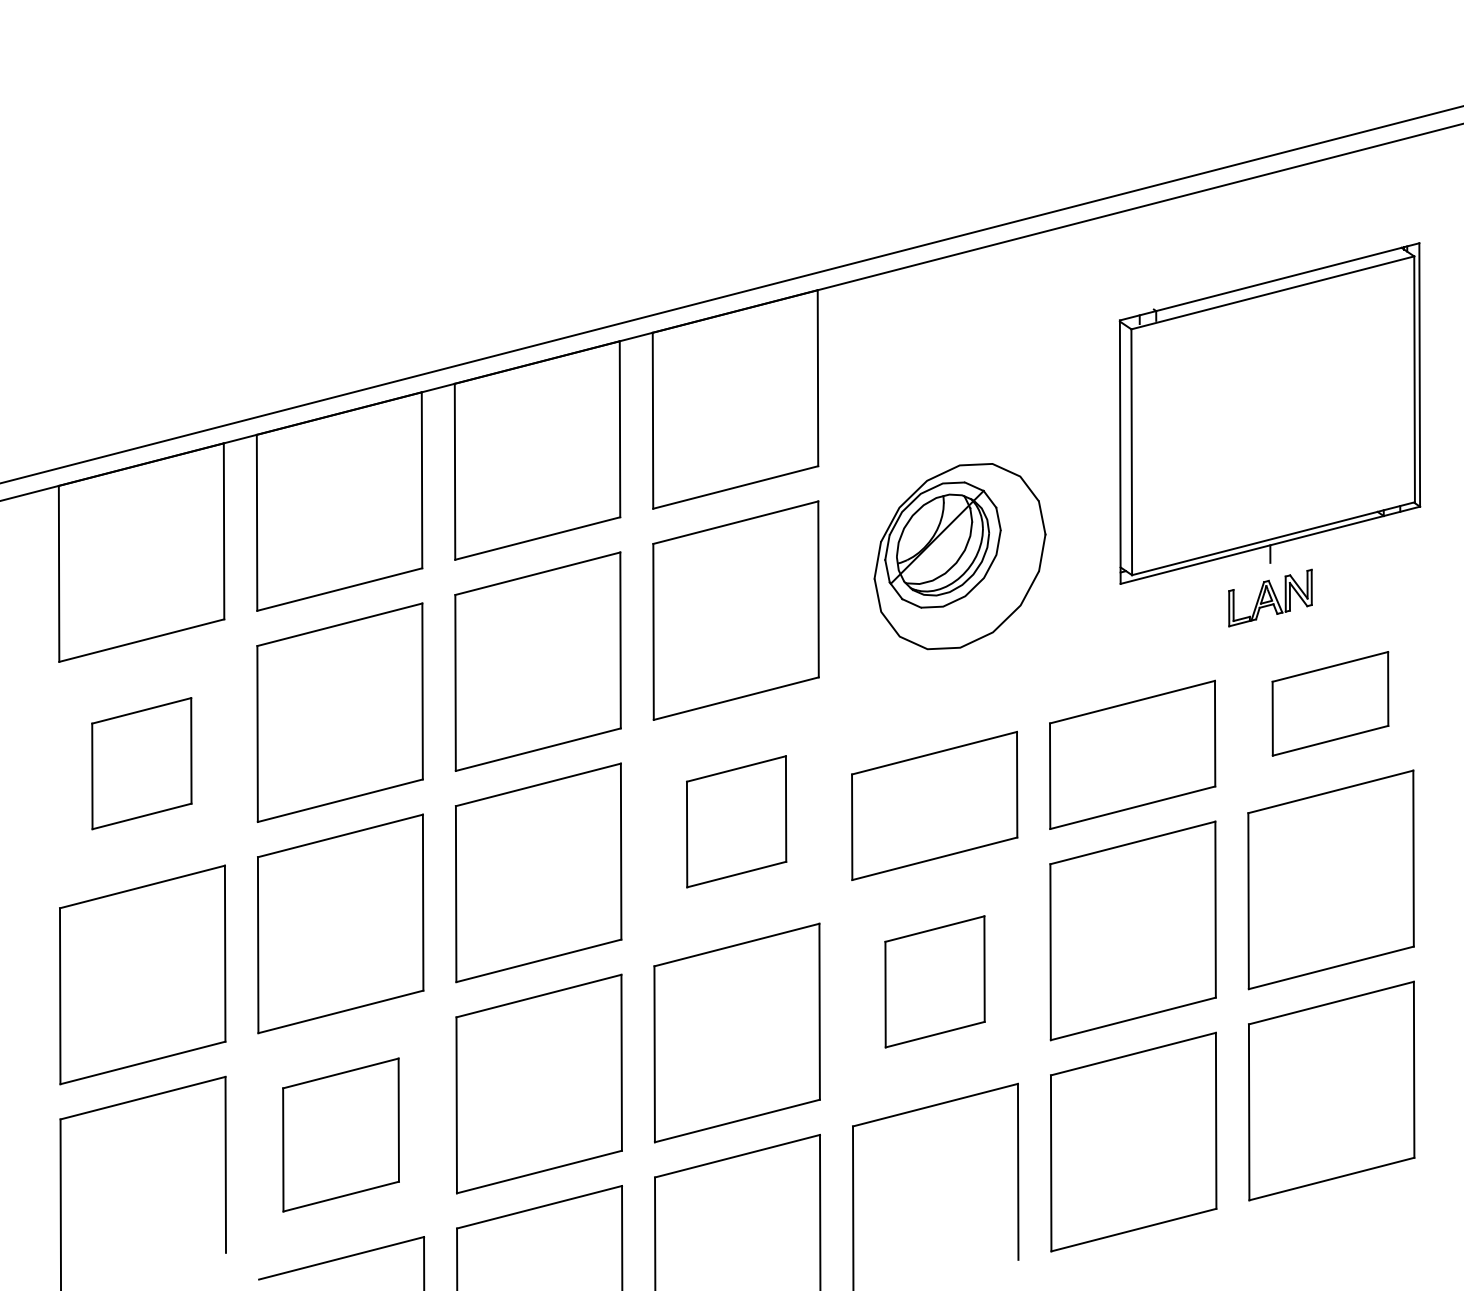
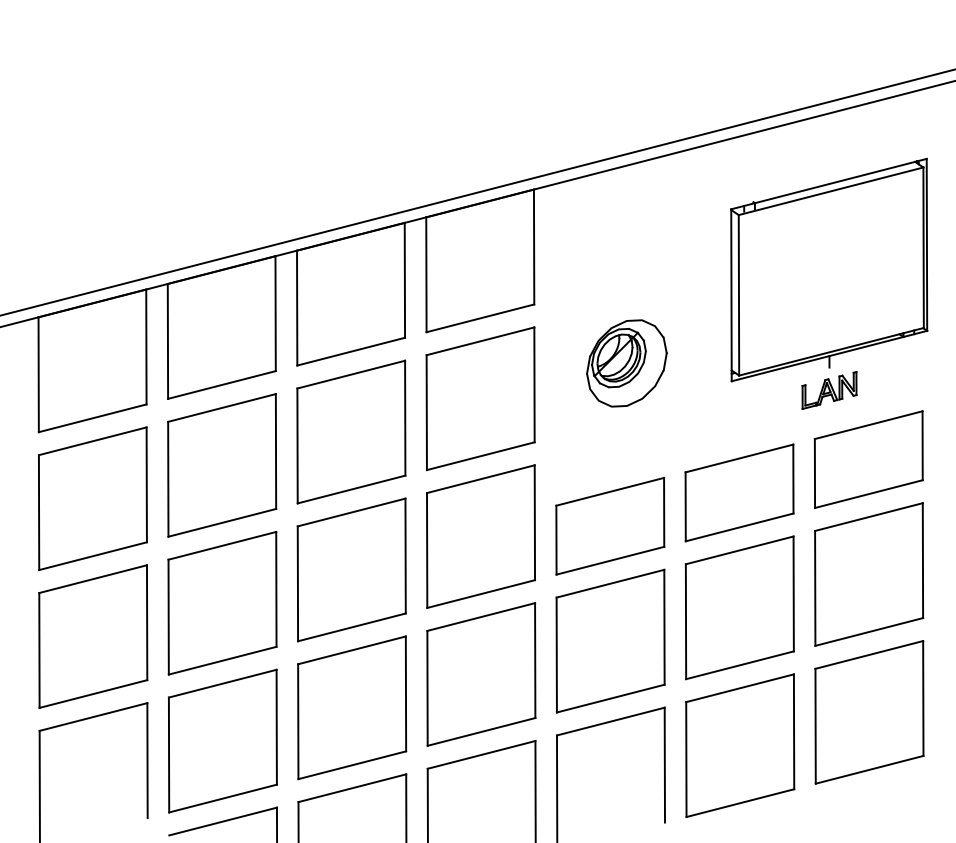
part: (959, 556) -> (626, 363), size x0.71
part: (1330, 703) -> (868, 459), size x1.43
part: (141, 763) -> (92, 498), size x1.67
part: (735, 821) -> (480, 536), size x1.67
part: (934, 980) -> (610, 640), size x1.67
part: (340, 1134) -> (222, 740), size x1.43

